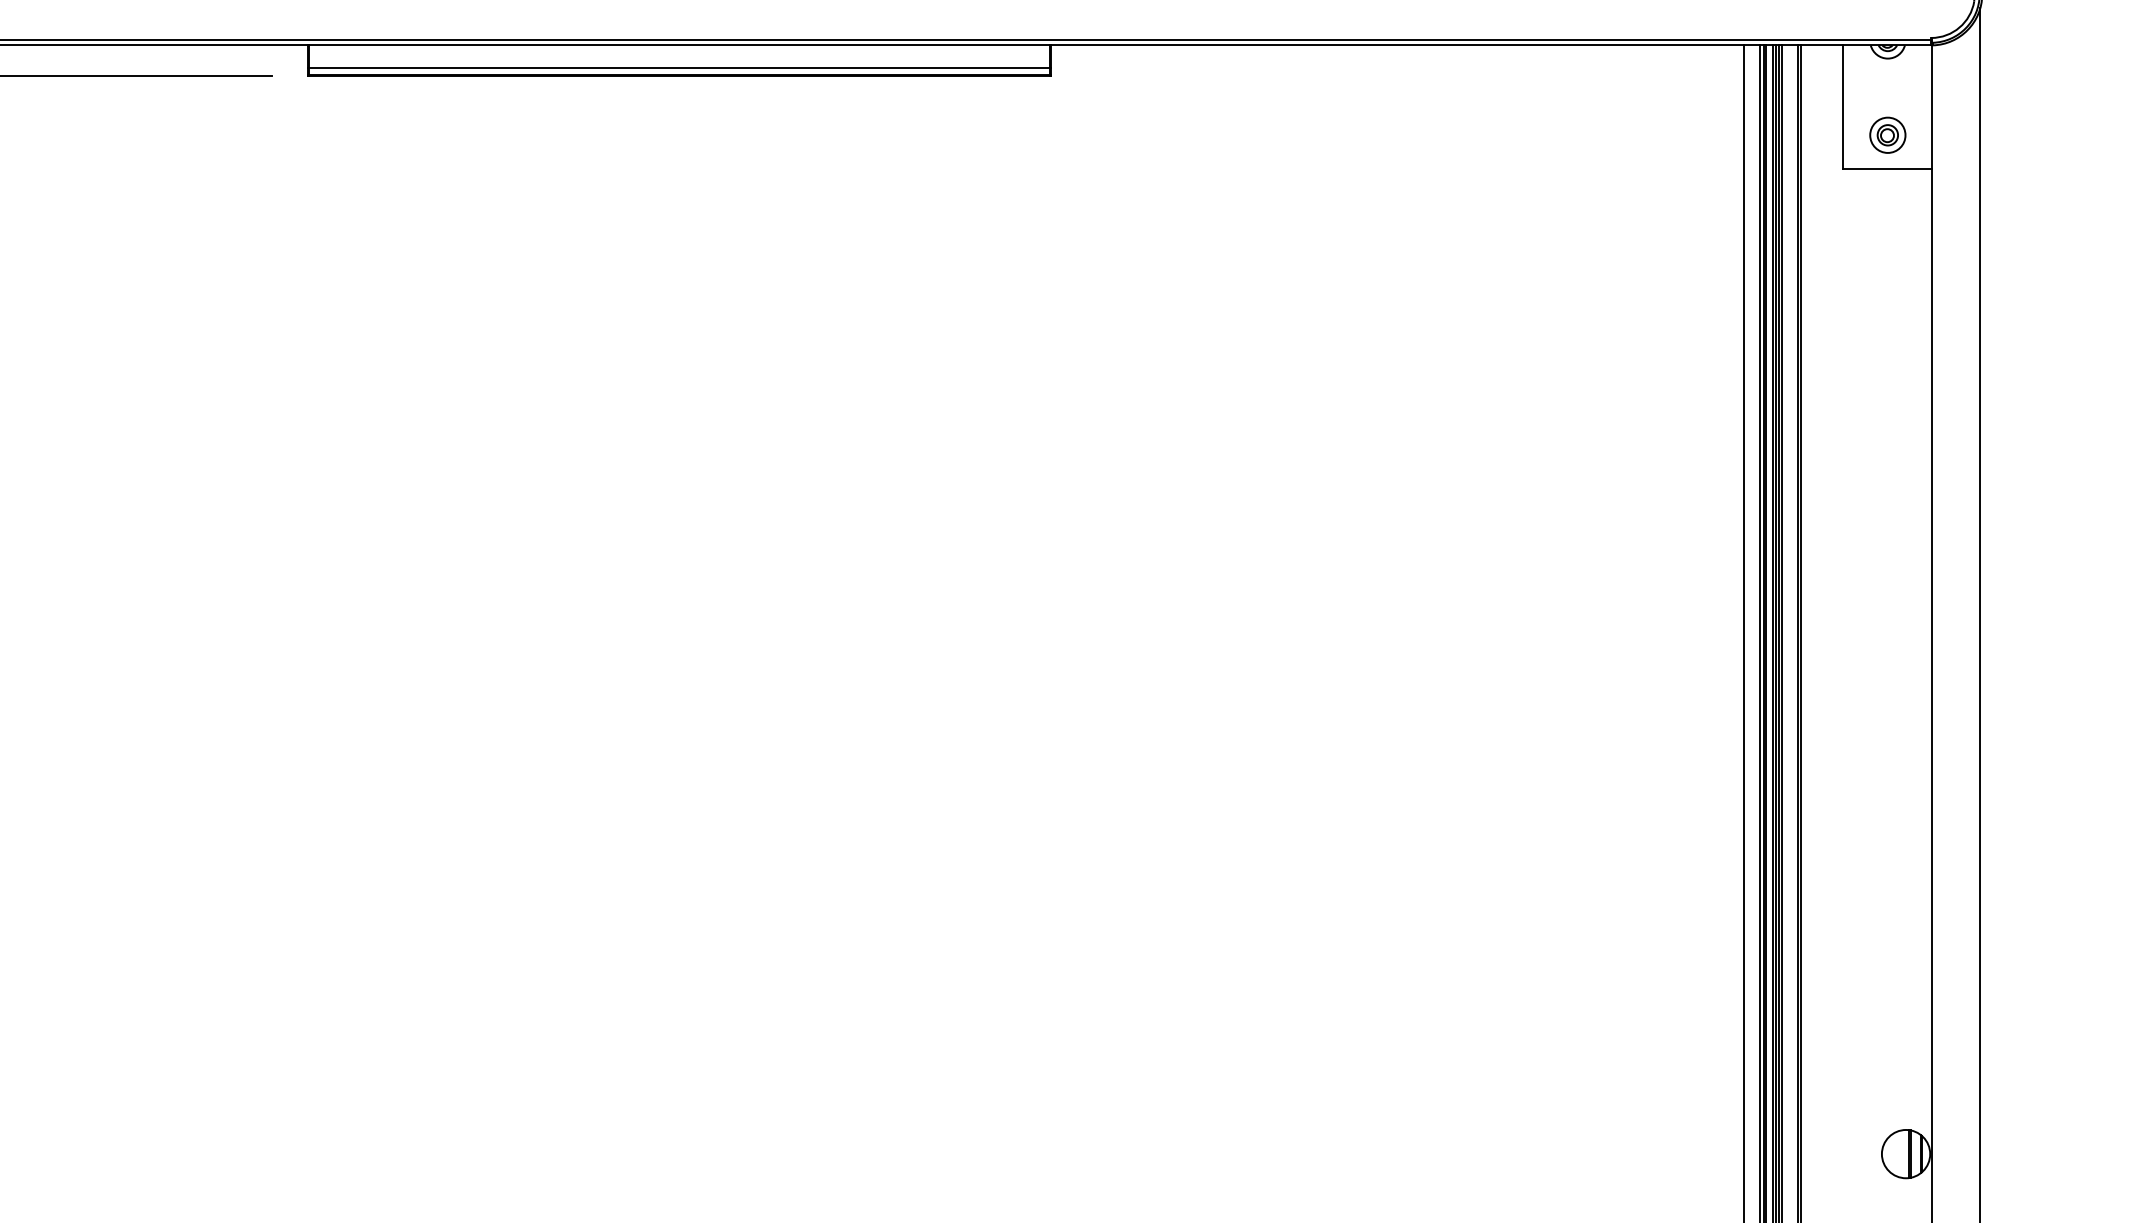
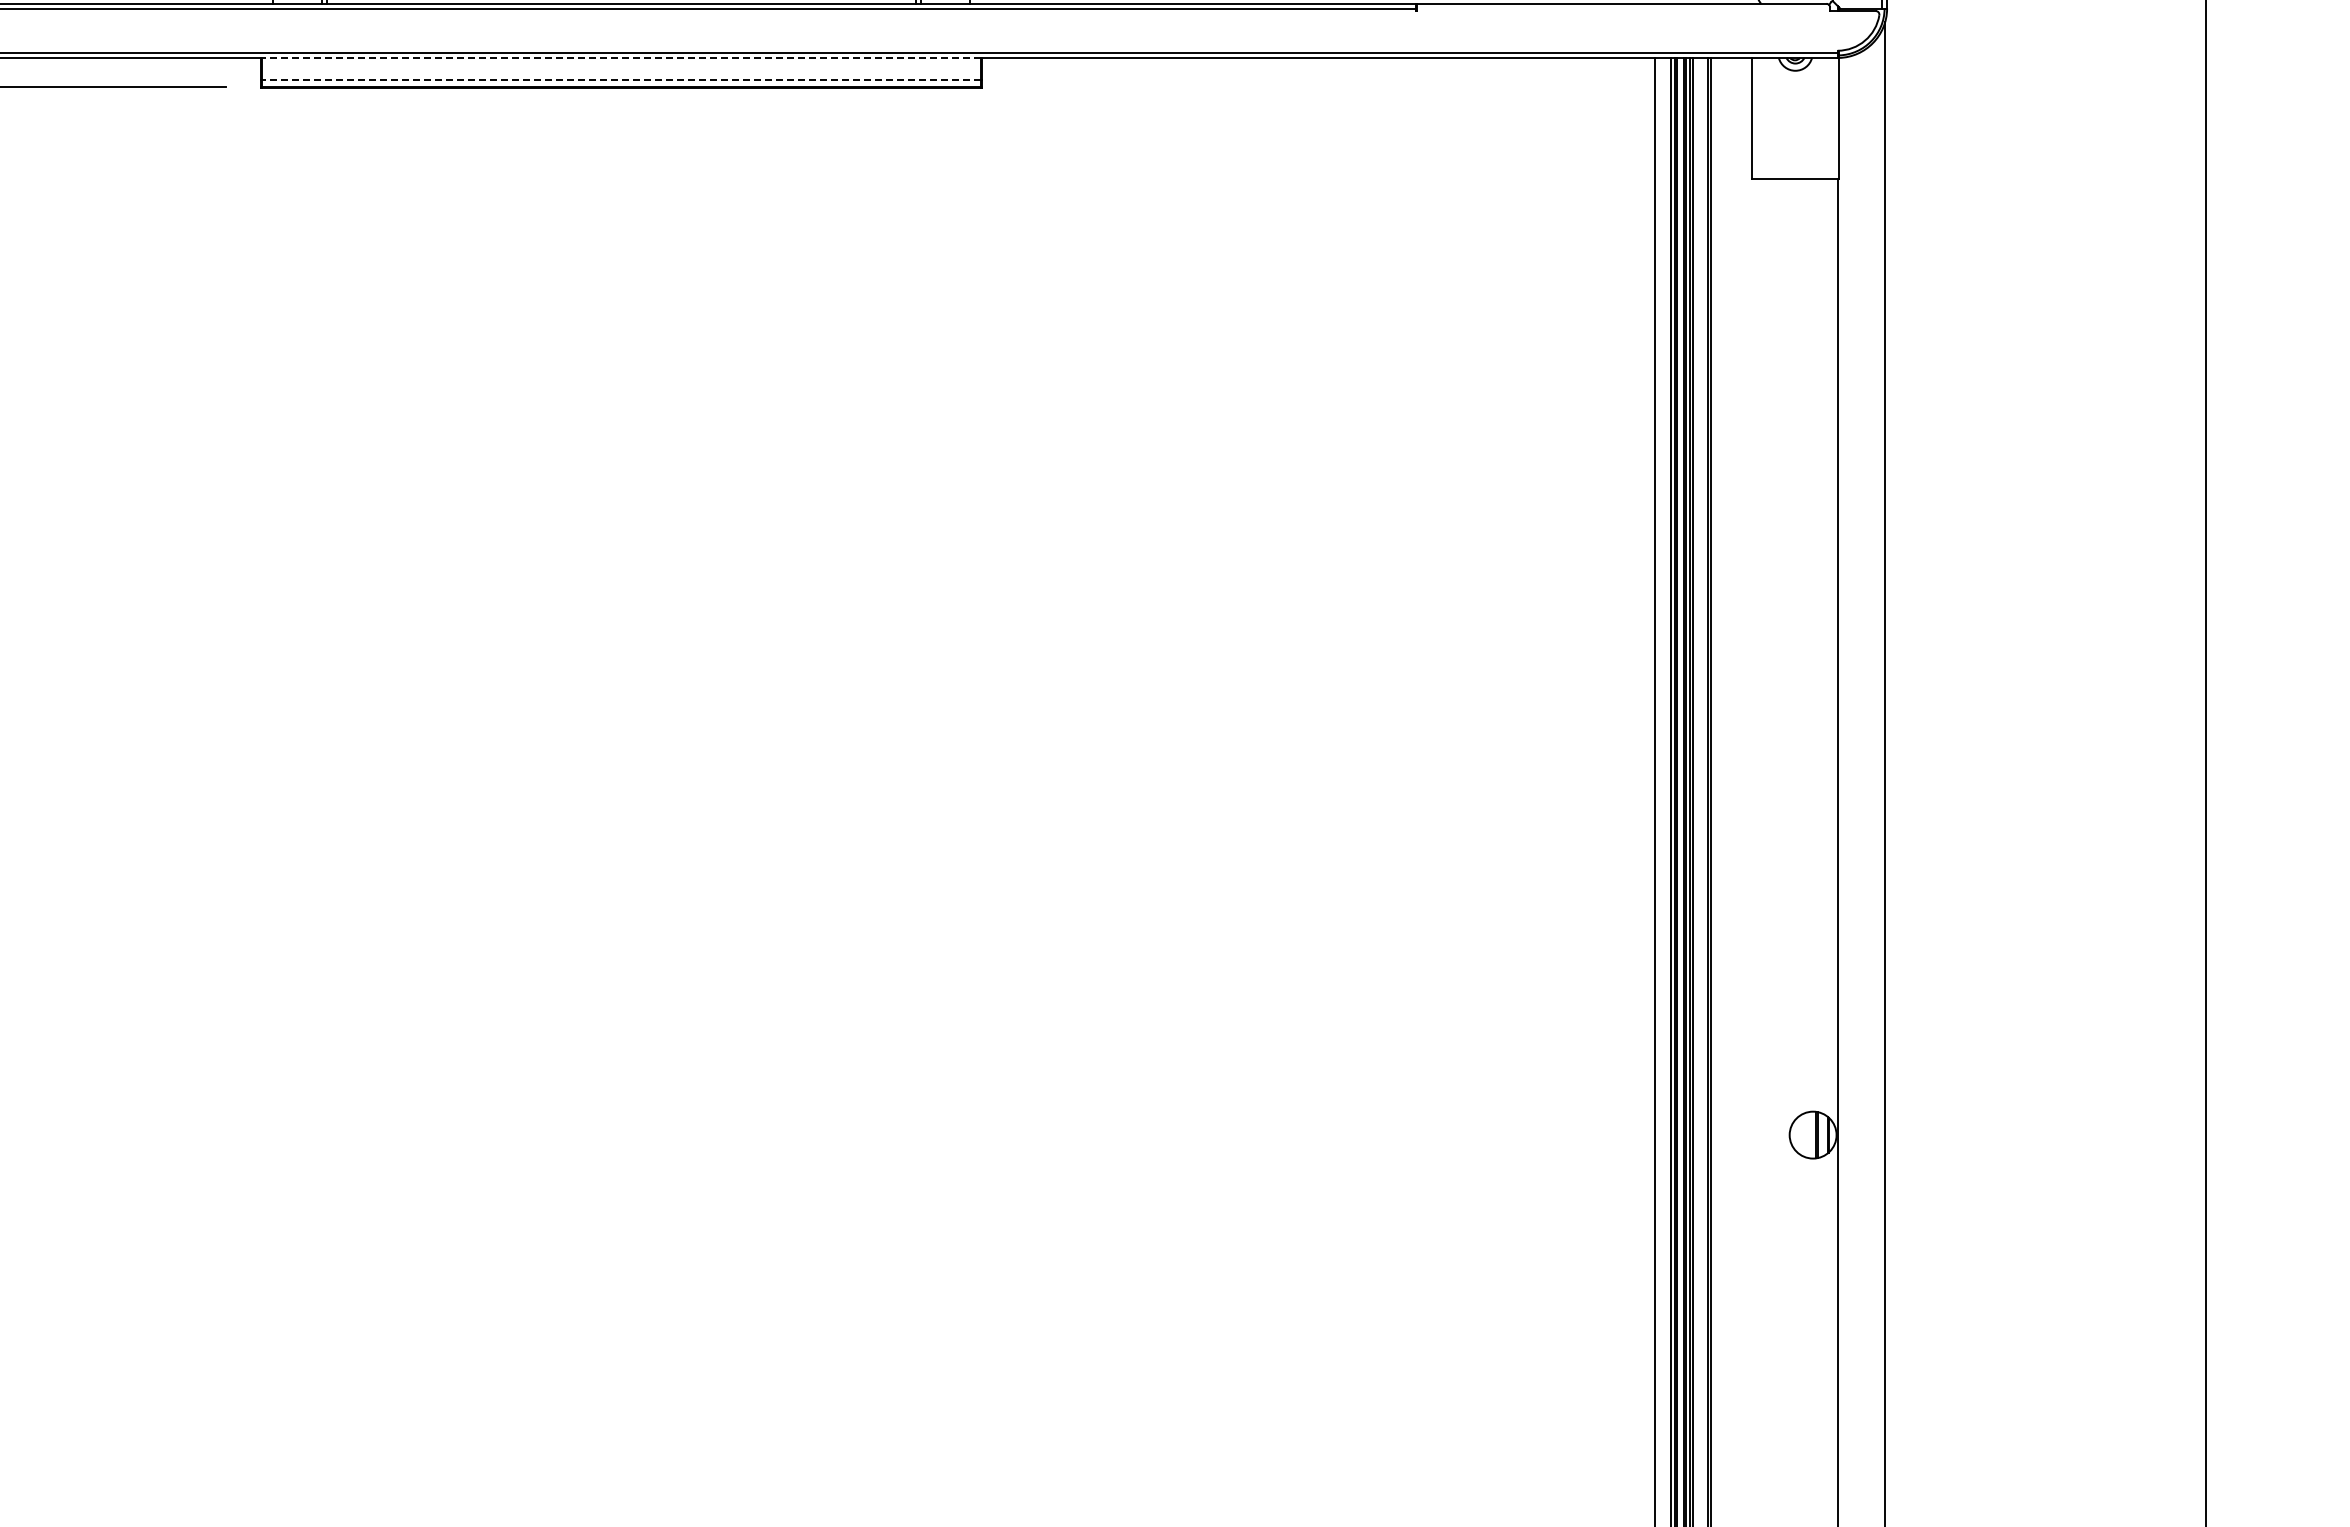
line: (679, 44) -> (621, 57), solid -> dashed
line: (679, 67) -> (621, 79), solid -> dashed
part: (1887, 135) -> (1795, 145), removed

